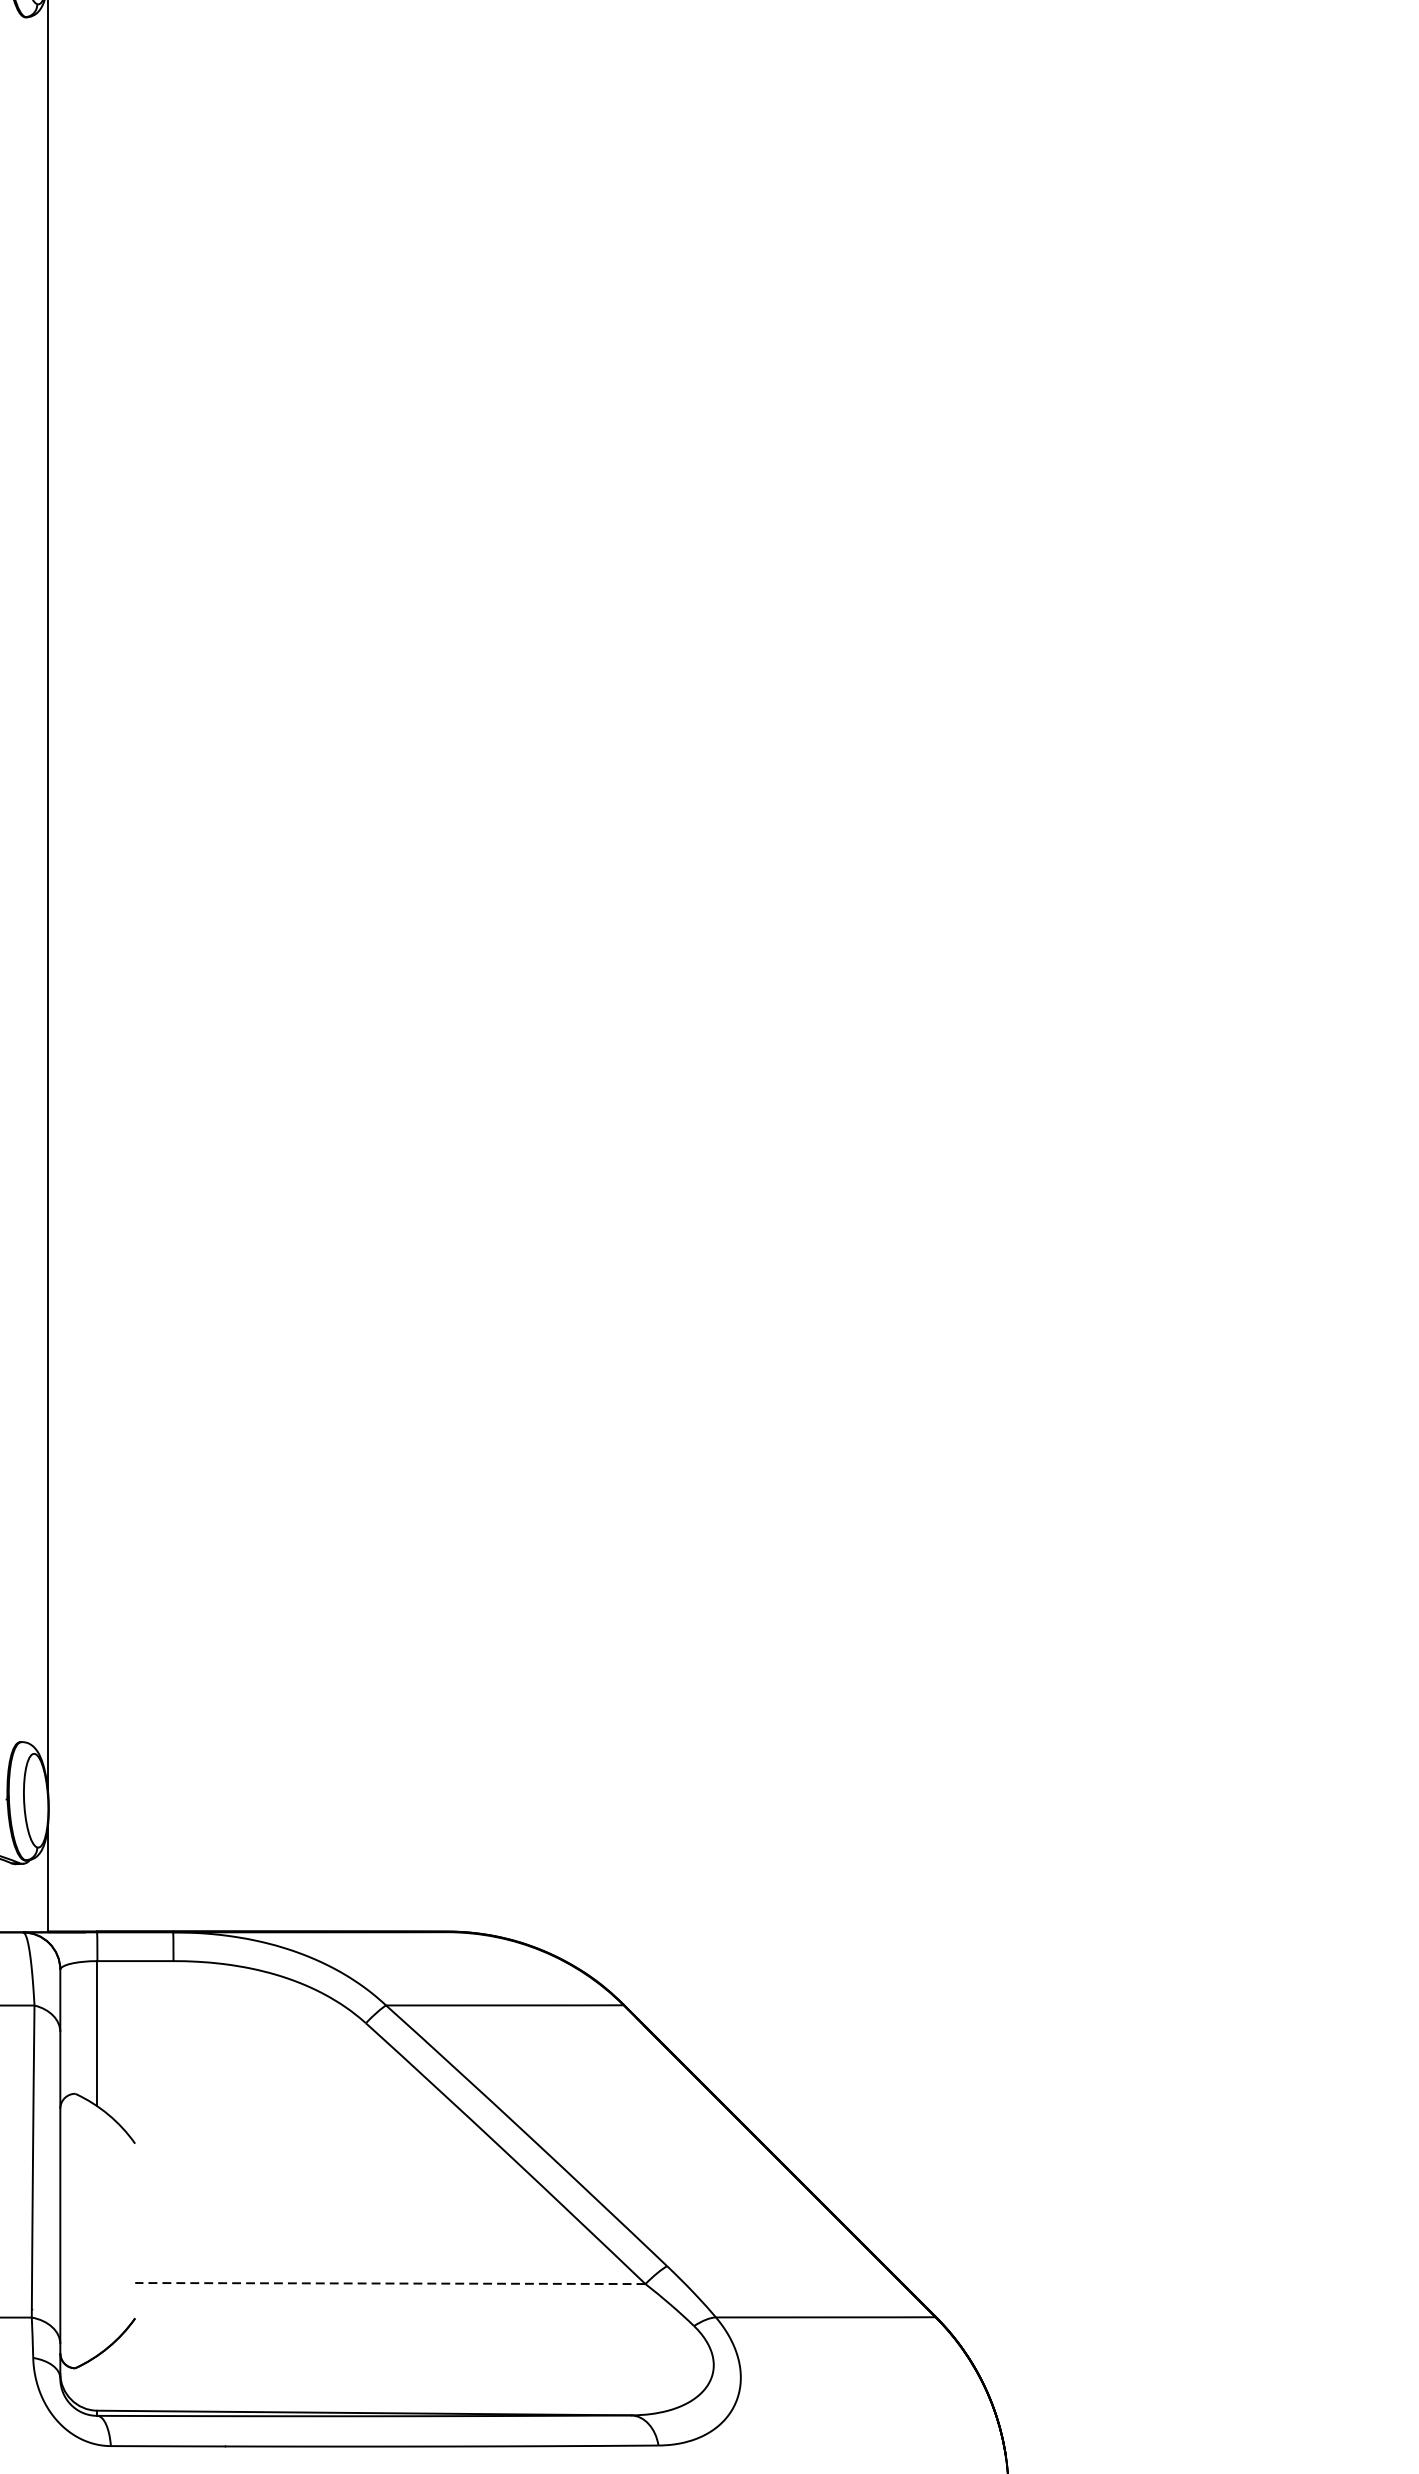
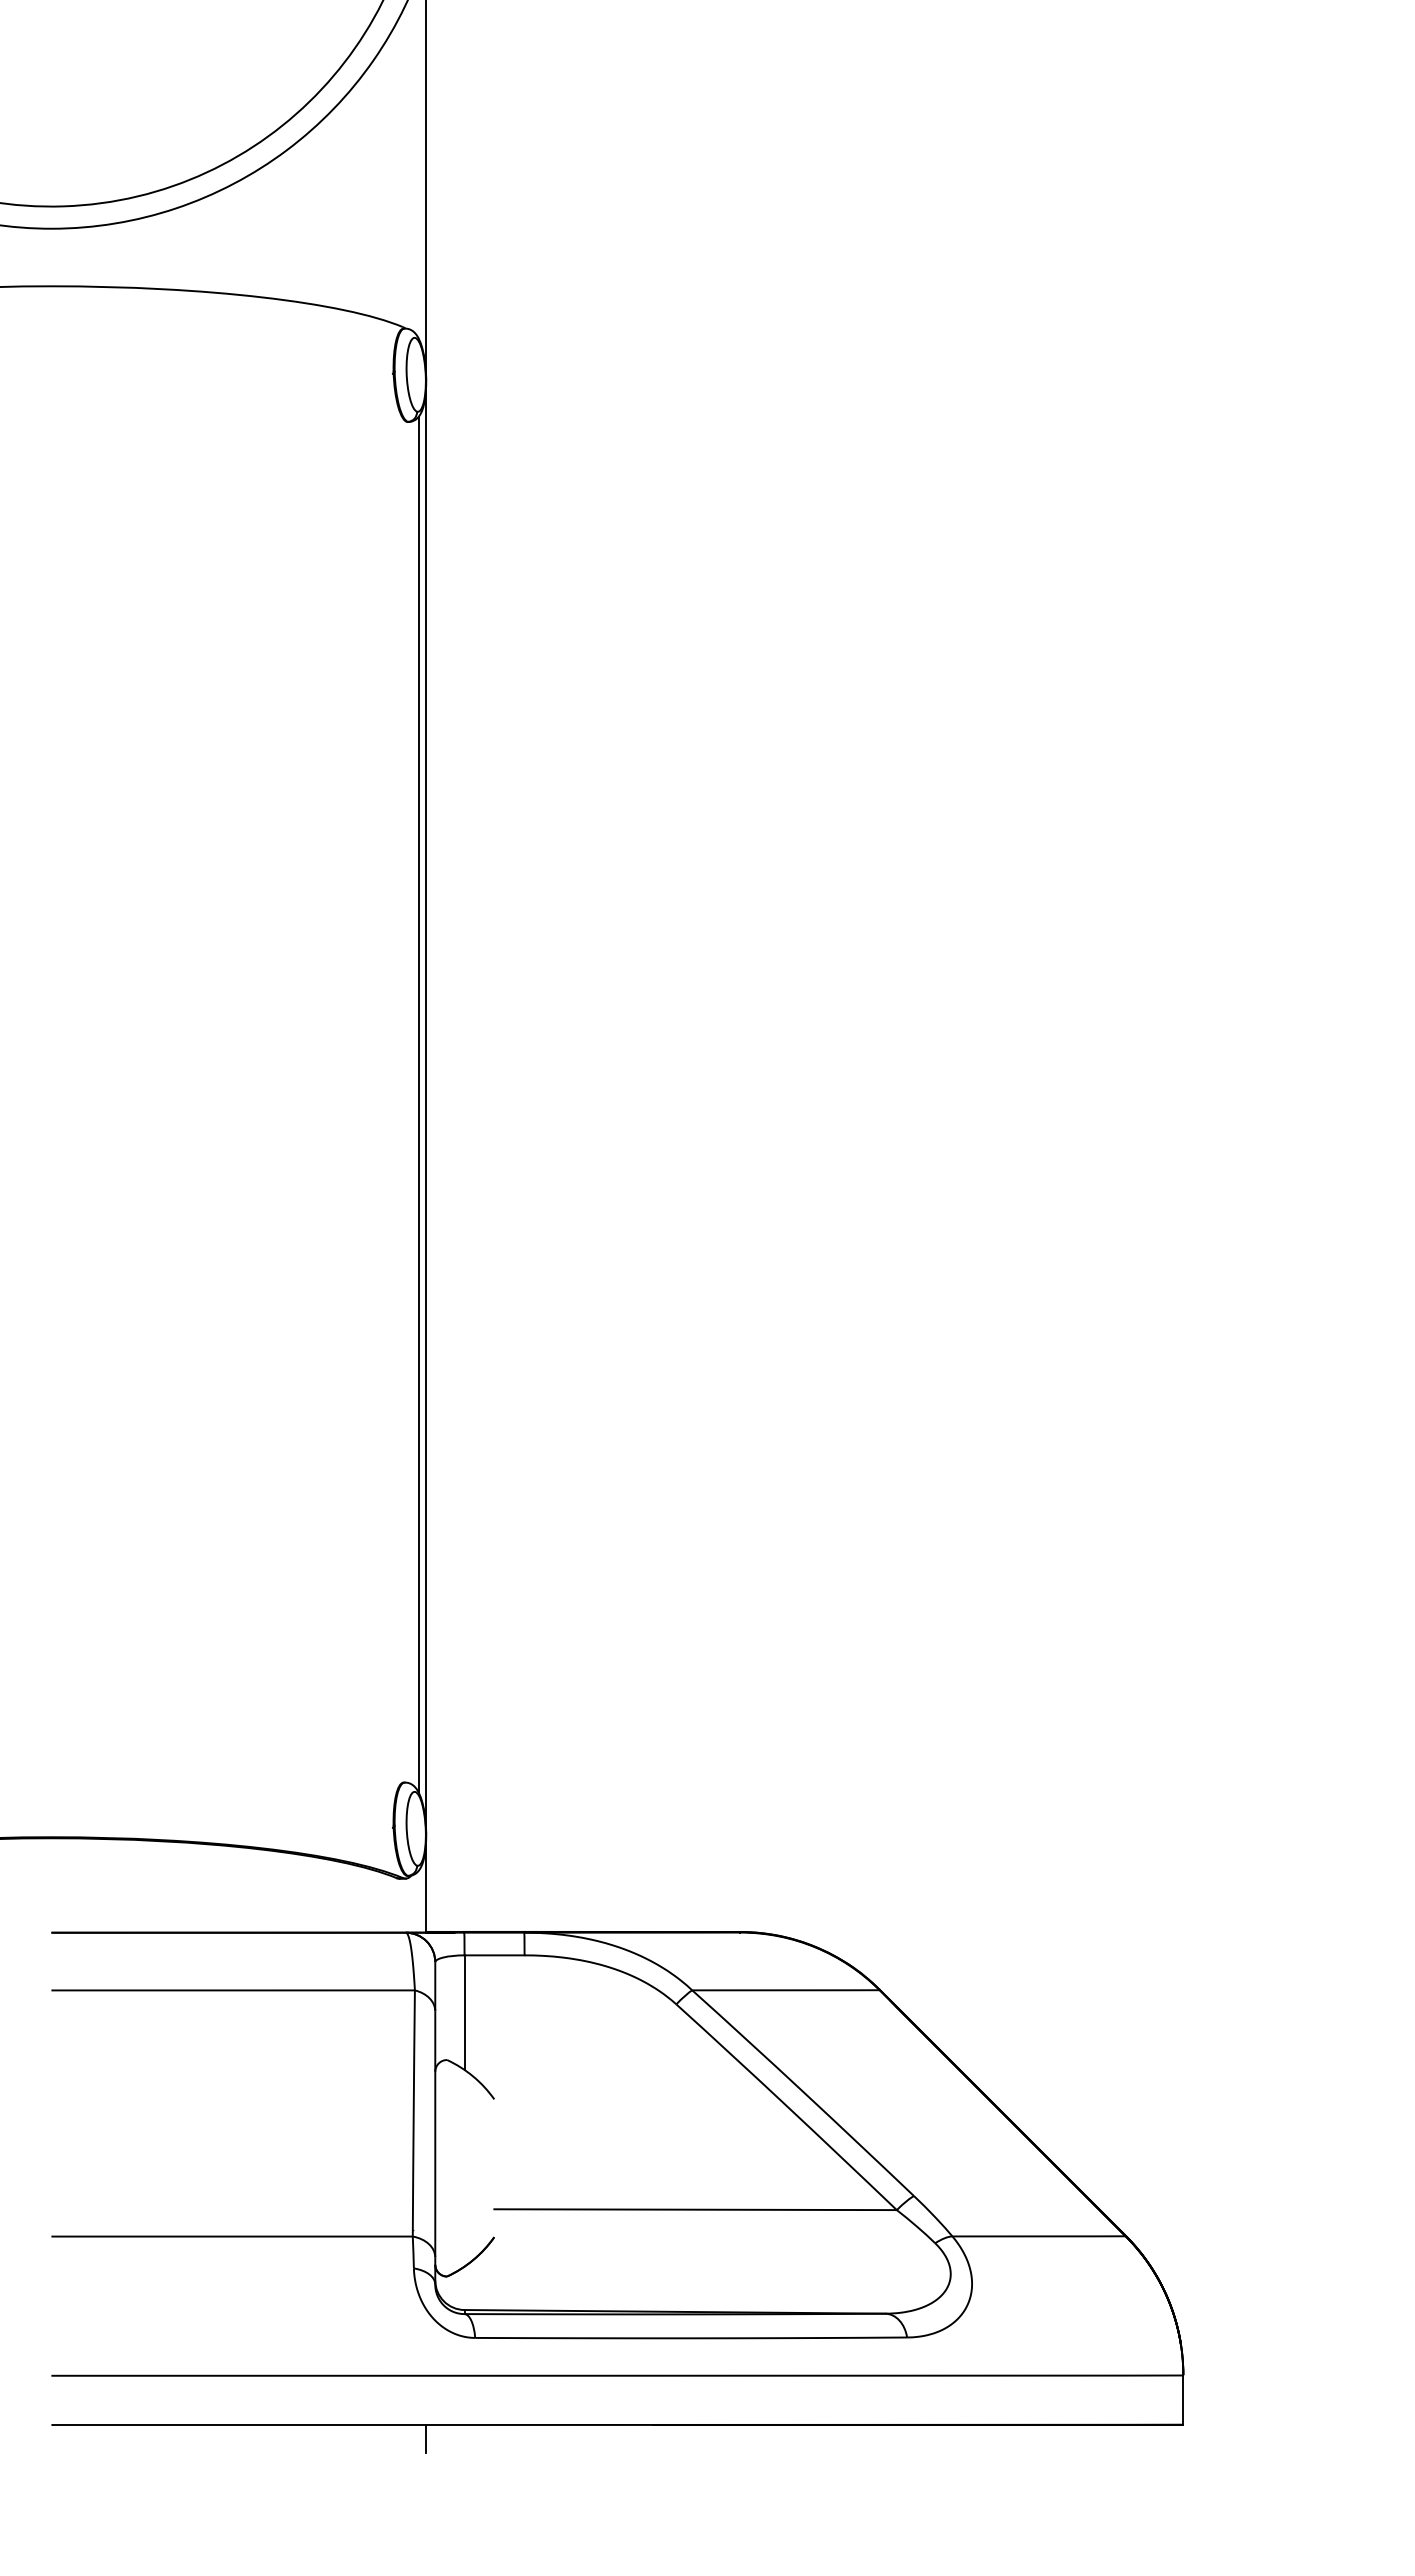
line: (39, 882) -> (418, 1104), added
line: (390, 2283) -> (695, 2209), dashed -> solid

